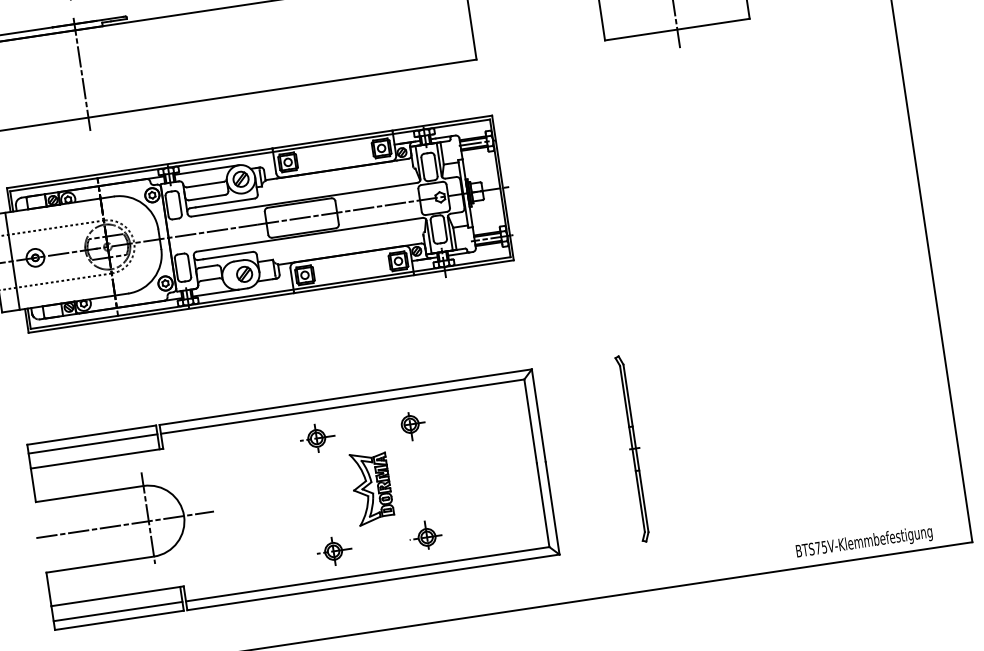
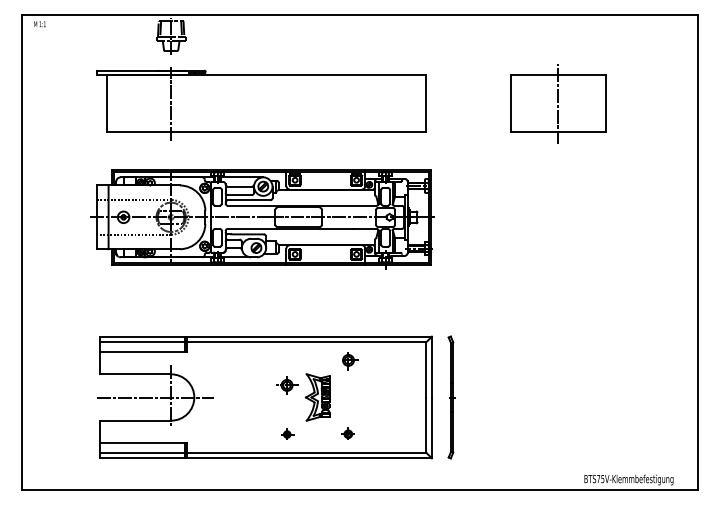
part: (317, 438) -> (287, 385), moved
part: (633, 448) -> (451, 397), moved
part: (425, 535) -> (347, 433), size x0.7
part: (334, 551) -> (287, 434), size x0.6

